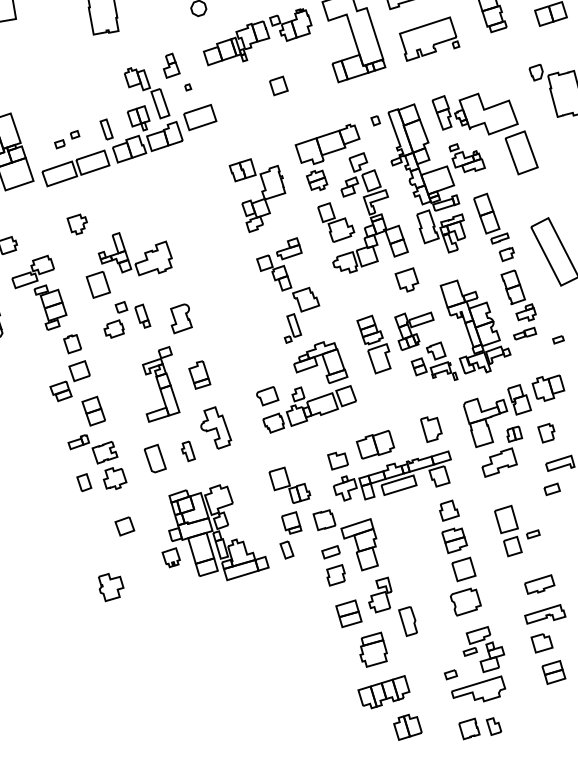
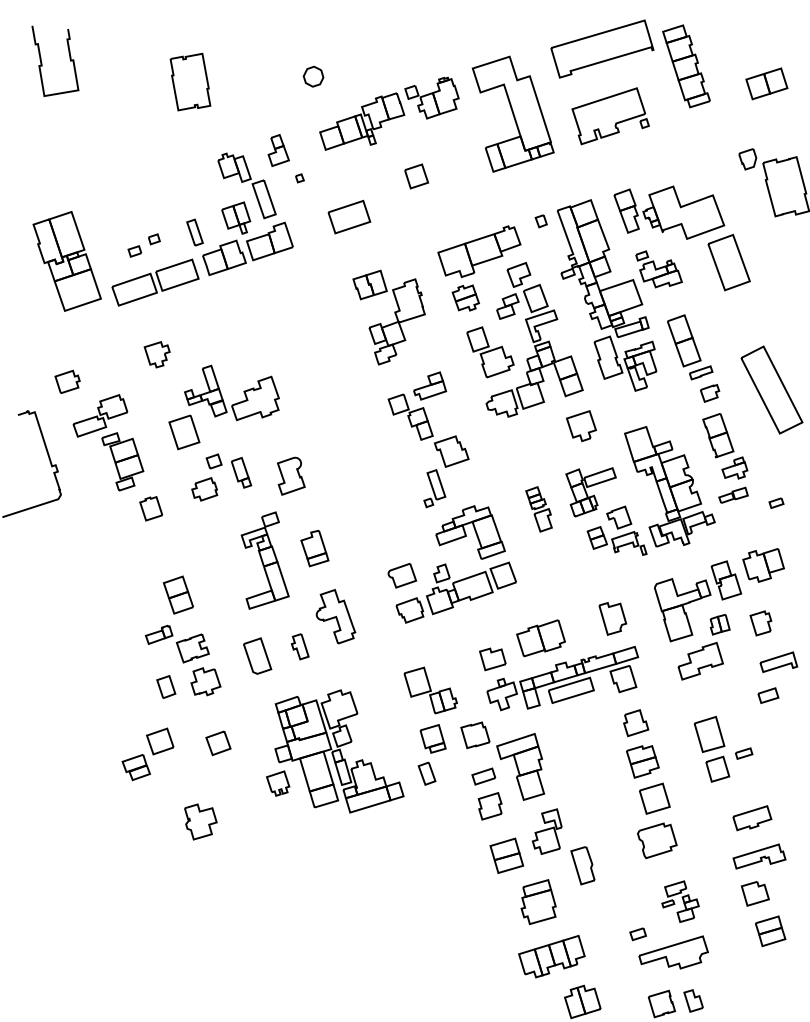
part: (200, 117) -> (349, 216), moved
part: (373, 344) -> (538, 509), size x0.6
part: (69, 381) -> (147, 754), moved
part: (483, 649) -> (680, 901), size x0.7

